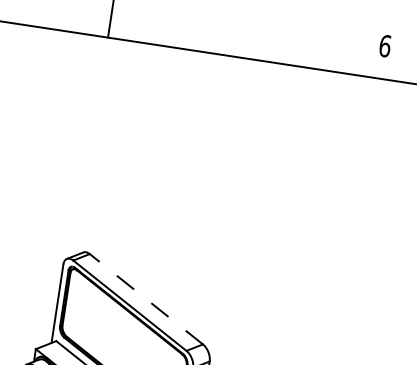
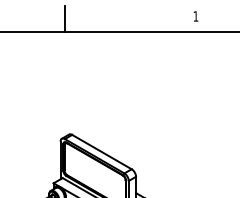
text: (384, 46) -> (195, 16), 6 -> 1
line: (145, 297) -> (101, 151), dashed -> solid

